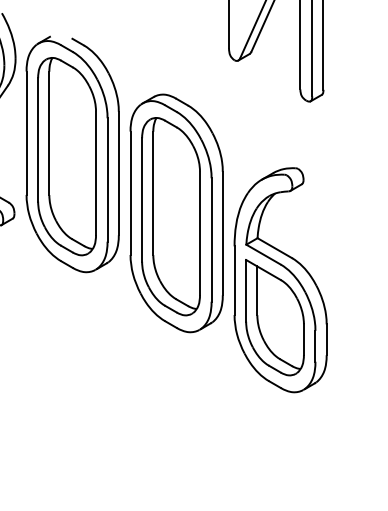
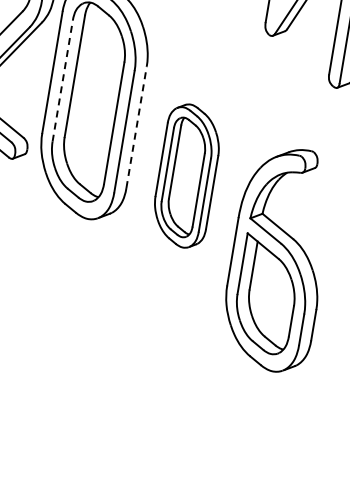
line: (38, 139) -> (63, 80), solid -> dashed
line: (118, 173) -> (136, 127), solid -> dashed
part: (176, 213) -> (186, 176), size x0.6

